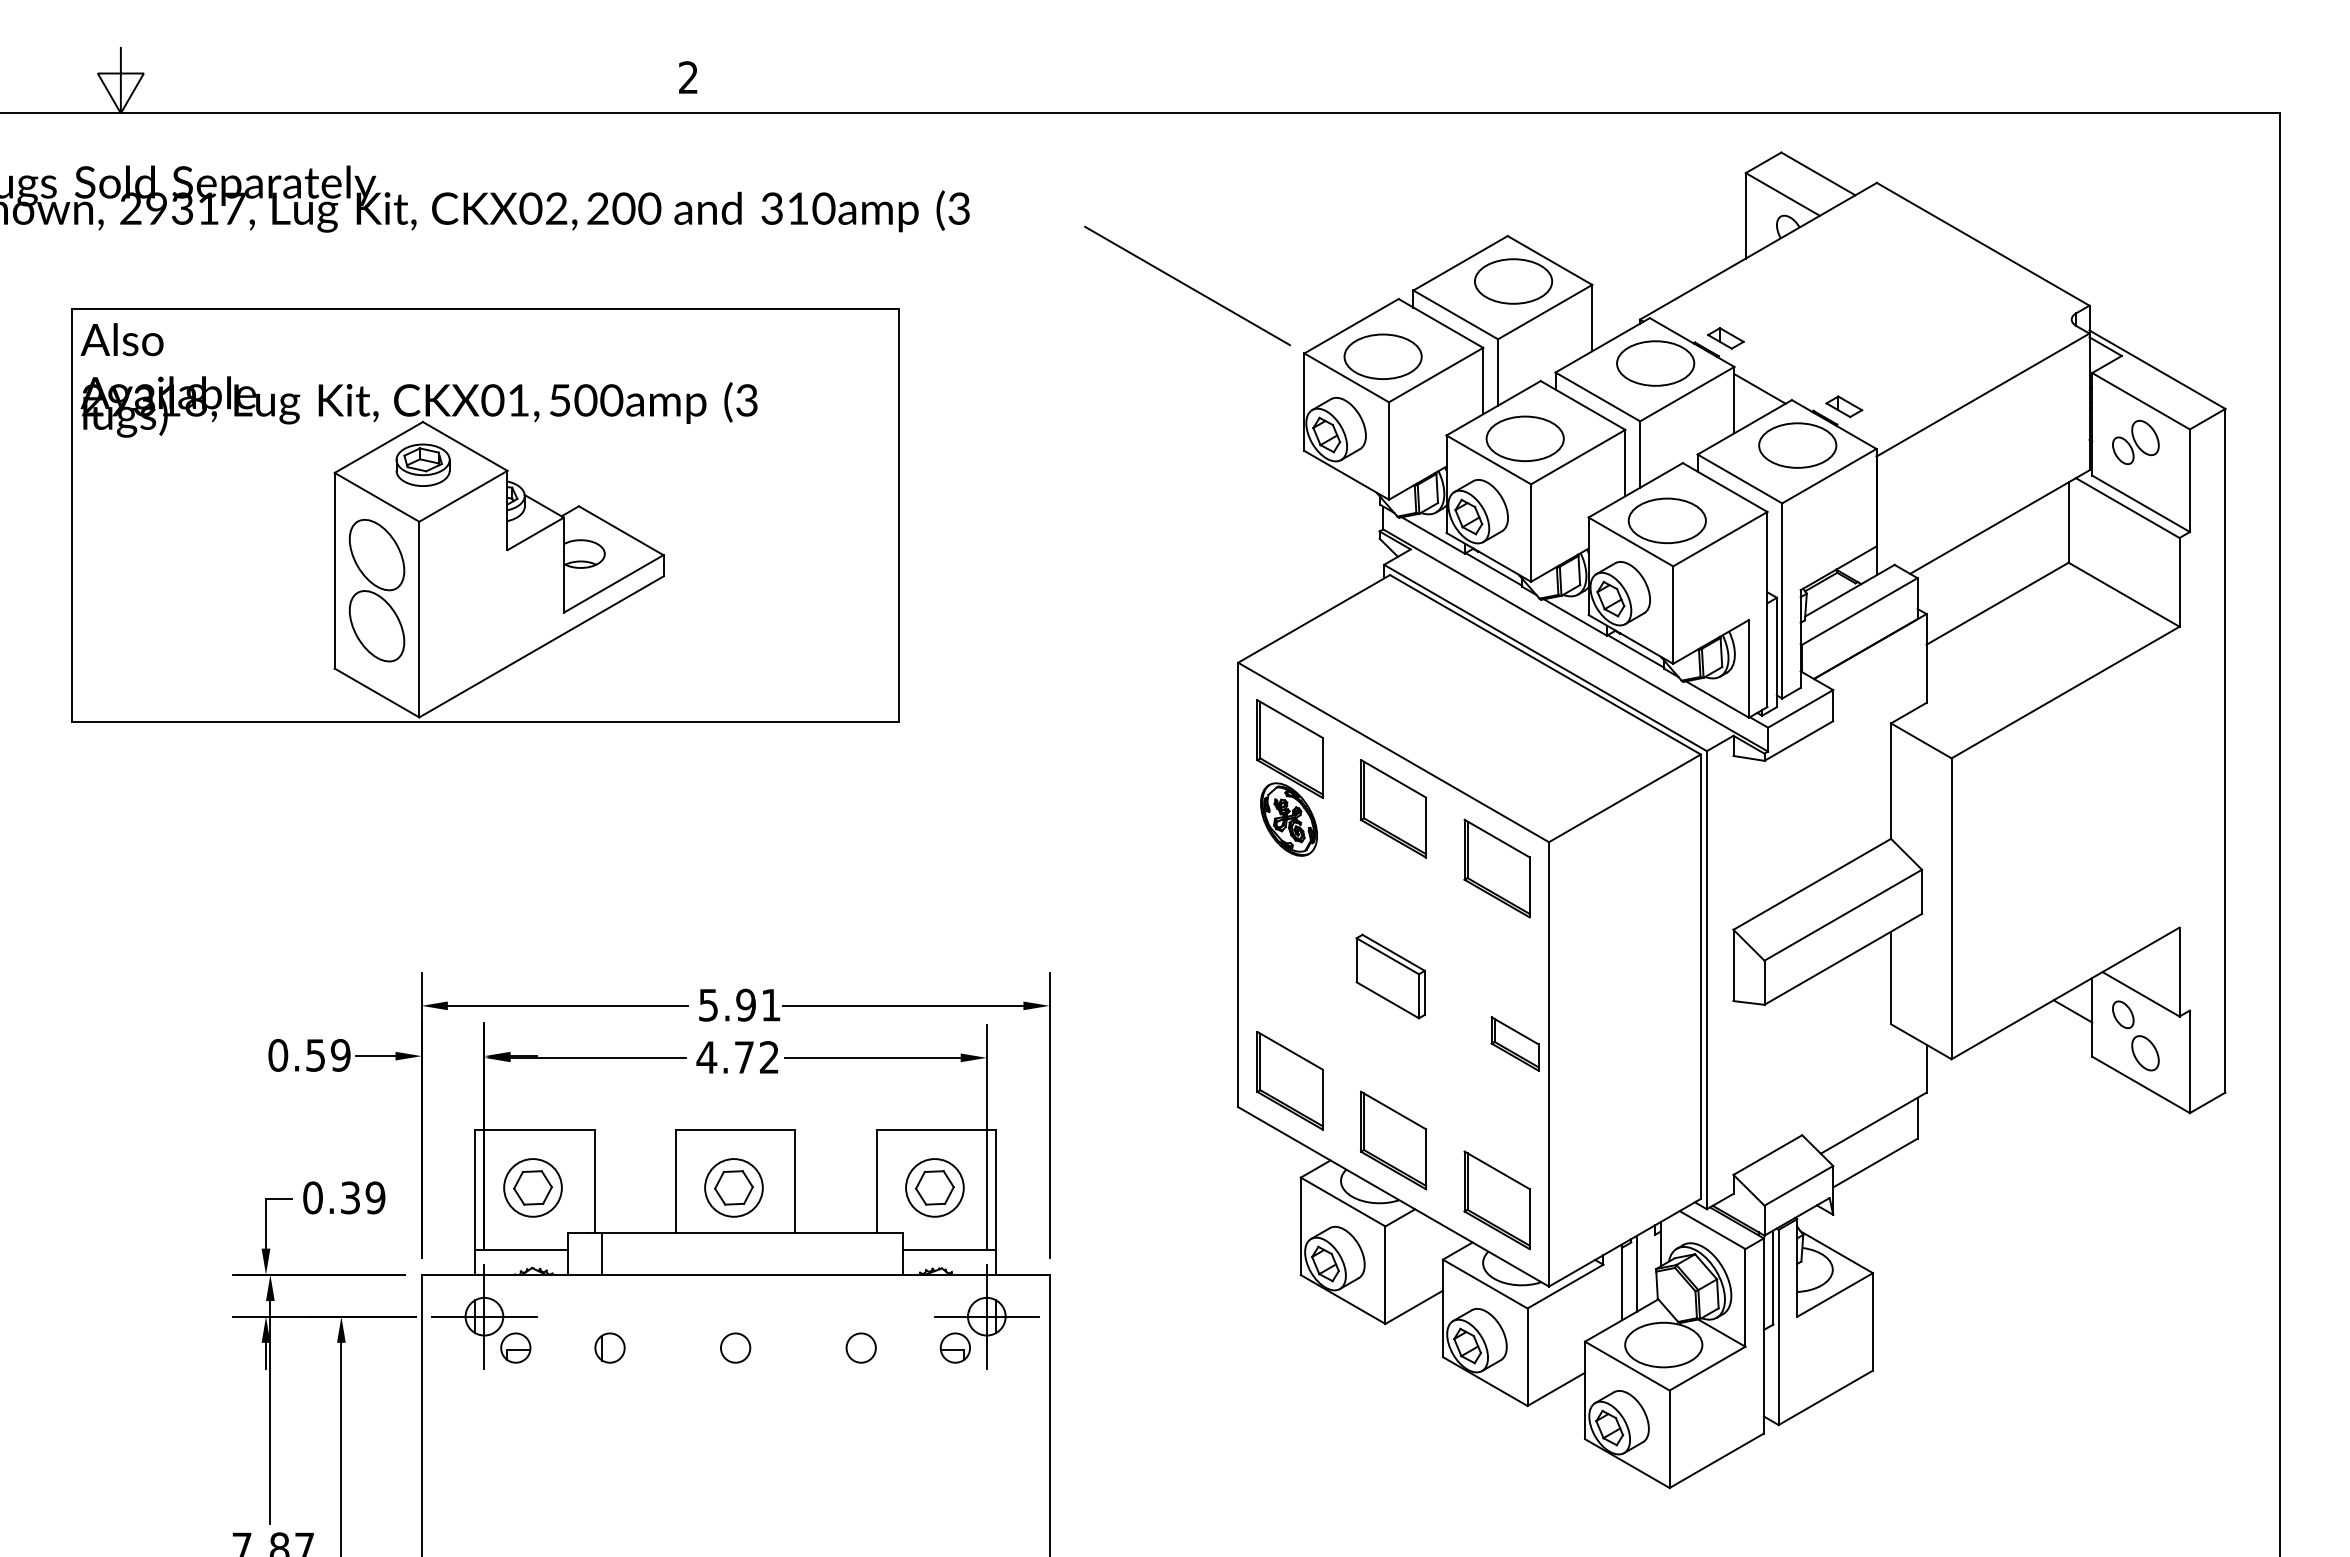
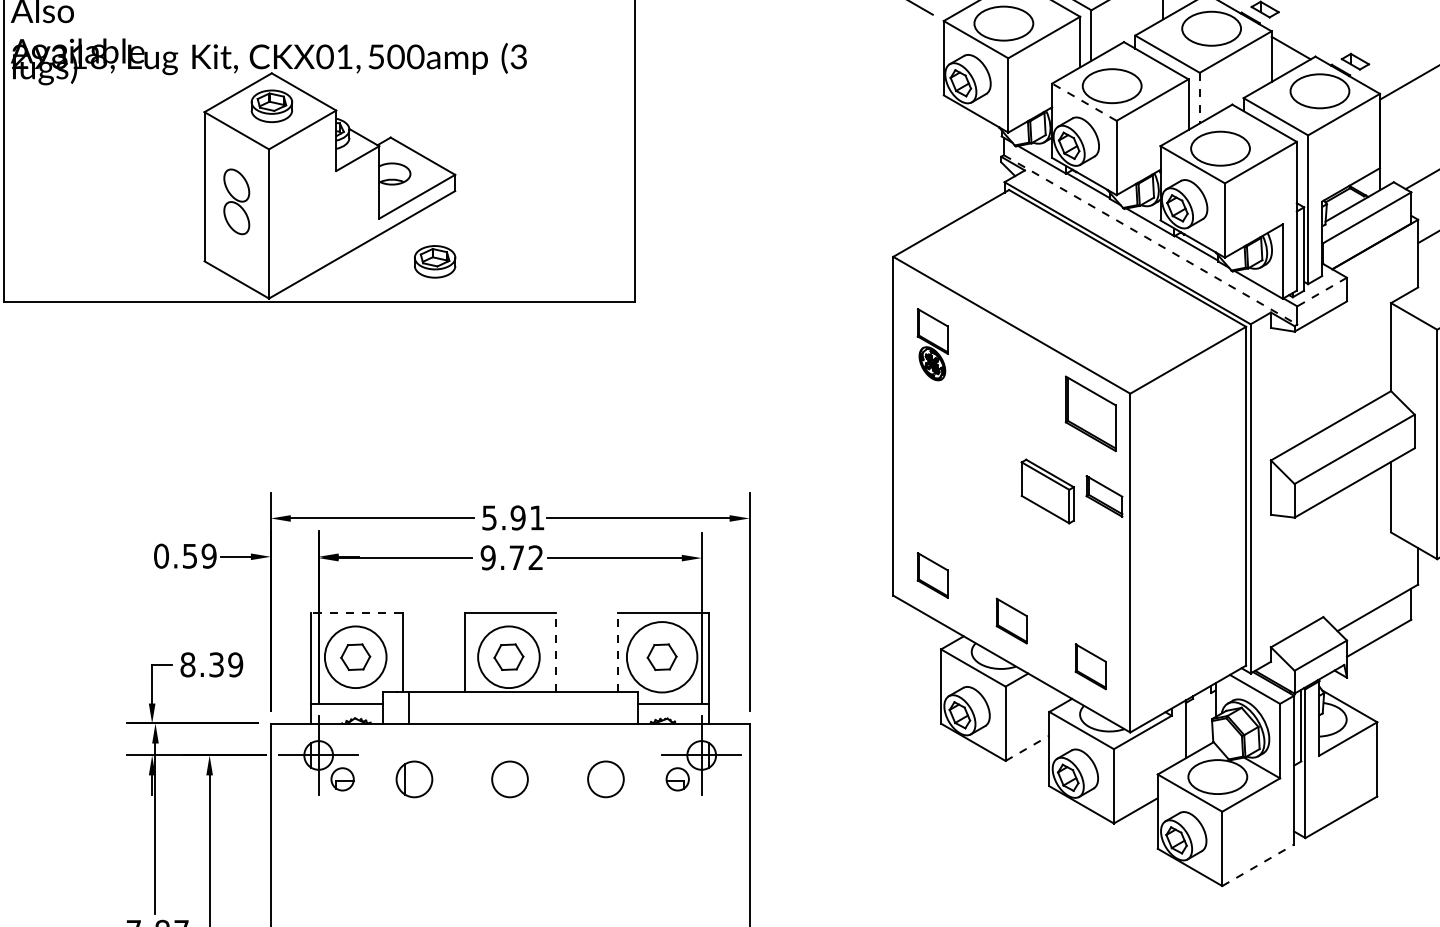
line: (1640, 455) -> (1200, 98), solid -> dashed
line: (1488, 459) -> (1084, 101), solid -> dashed
part: (376, 590) -> (236, 201), size x0.6
line: (1576, 640) -> (1151, 239), solid -> dashed
part: (636, 668) -> (434, 261), added
line: (1800, 708) -> (1322, 291), solid -> dashed
part: (1289, 777) -> (932, 344), size x0.6
part: (1393, 808) -> (1011, 367), removed
part: (1390, 976) -> (1047, 491), moved
part: (1514, 1043) -> (1104, 496), moved
text: (706, 1057) -> (487, 557), 4.72 -> 9.72
part: (1289, 1080) -> (932, 575), size x0.6
line: (534, 1130) -> (356, 613), solid -> dashed
part: (1393, 1140) -> (1011, 621), size x0.6
line: (795, 1181) -> (555, 652), solid -> dashed
line: (876, 1181) -> (617, 652), solid -> dashed
circle: (532, 1187) -> (355, 656), size x1.4
circle: (733, 1187) -> (508, 656), size x1.4
circle: (934, 1187) -> (661, 656), size x1.6
text: (312, 1197) -> (187, 664), 0.39 -> 8.39
part: (1496, 1200) -> (1090, 666), size x0.6
line: (1636, 1273) -> (1197, 722), removed
line: (1414, 1307) -> (1027, 748), solid -> dashed
part: (609, 1347) -> (414, 778), size x1.6
circle: (735, 1347) -> (510, 778), size x1.6
circle: (860, 1347) -> (605, 778), size x1.6
line: (1717, 1460) -> (1258, 865), solid -> dashed

